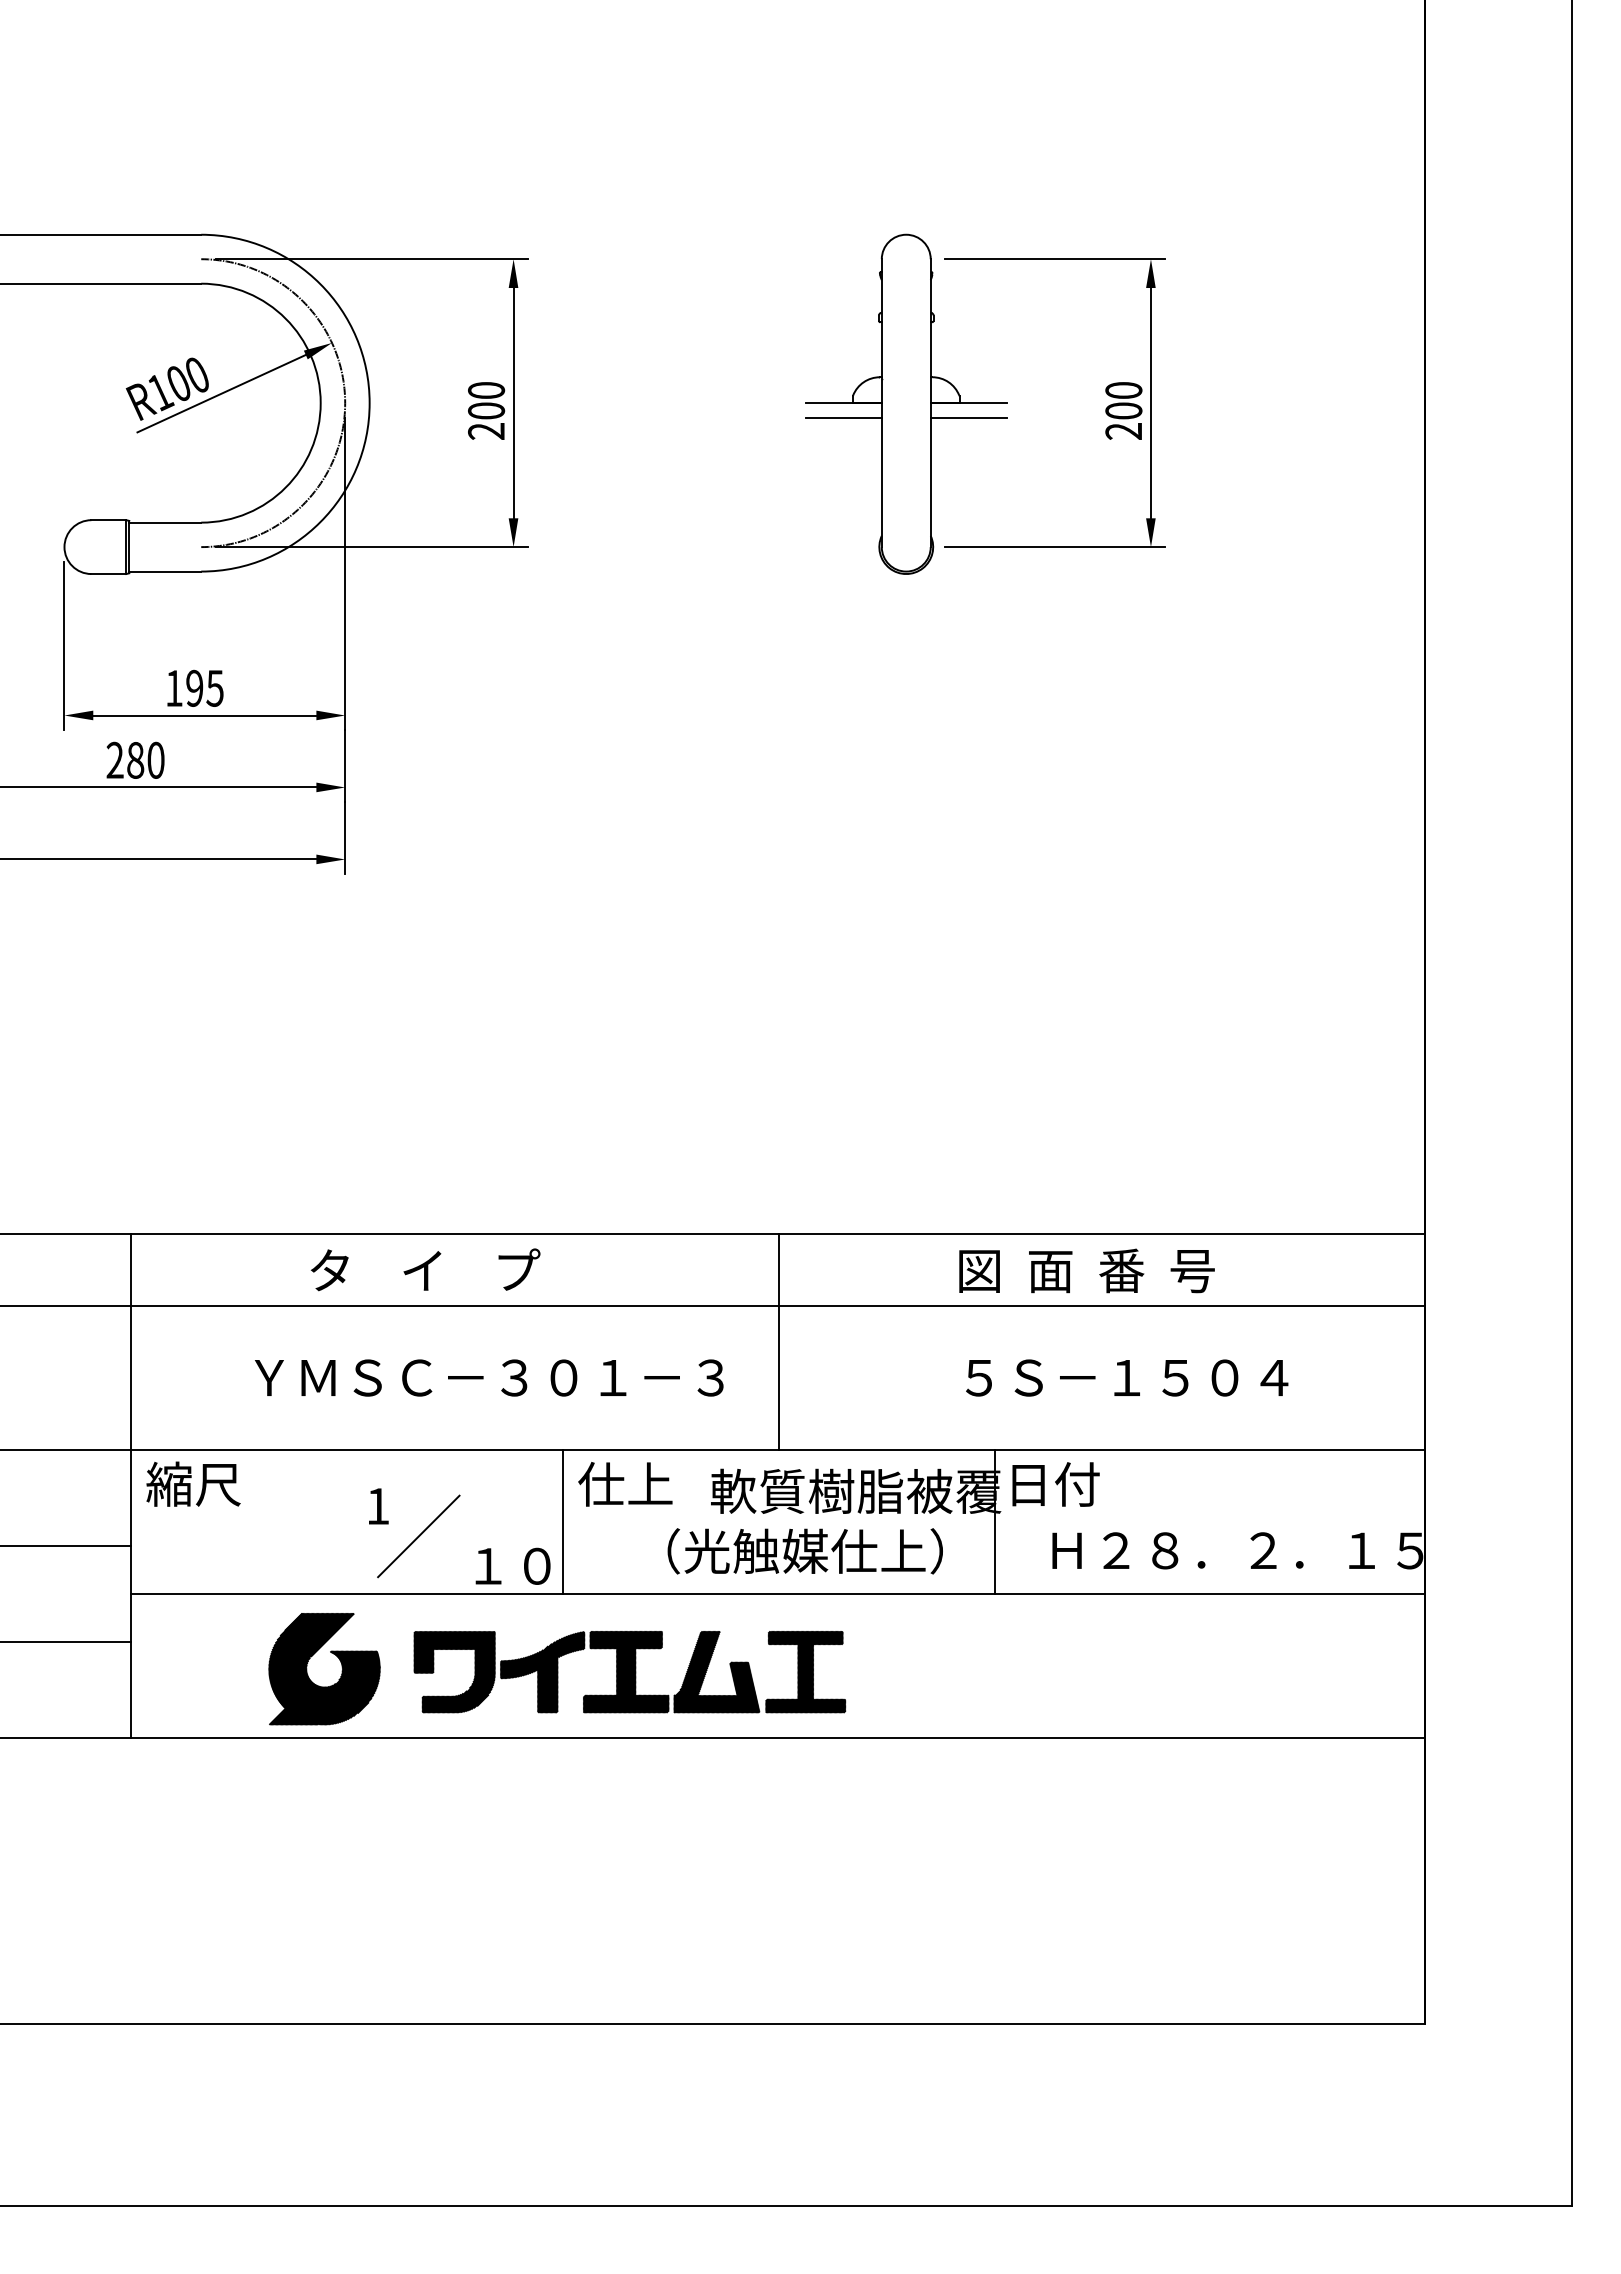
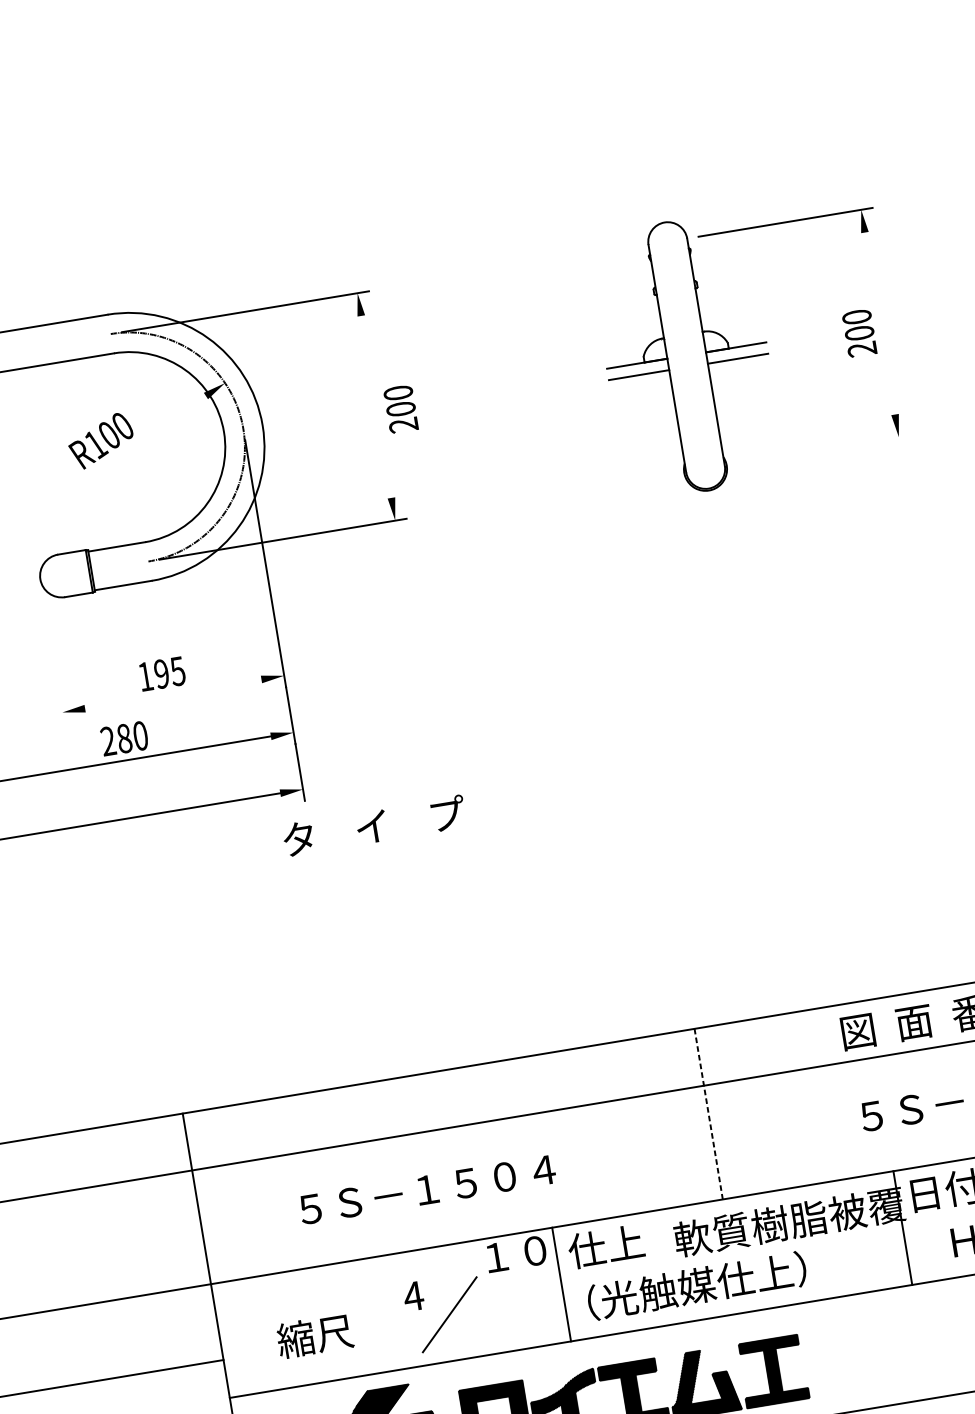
line: (221, 393) -> (144, 437), removed
line: (513, 403) -> (376, 407), removed
line: (1150, 403) -> (879, 323), removed
text: (486, 410) -> (401, 408), moved
line: (1055, 547) -> (823, 450), removed
line: (64, 645) -> (53, 657), removed
line: (204, 715) -> (173, 694), removed
text: (425, 1269) -> (374, 825), moved
line: (778, 1342) -> (708, 1114), solid -> dashed
text: (488, 1377) -> (484, 1180), ＹＭＳＣ－３０１－３ -> ５Ｓ－１５０４
text: (193, 1483) -> (314, 1335), moved
text: (377, 1506) -> (413, 1296), 1 -> 4
text: (804, 1551) -> (696, 1286), moved
text: (512, 1565) -> (515, 1253), moved

